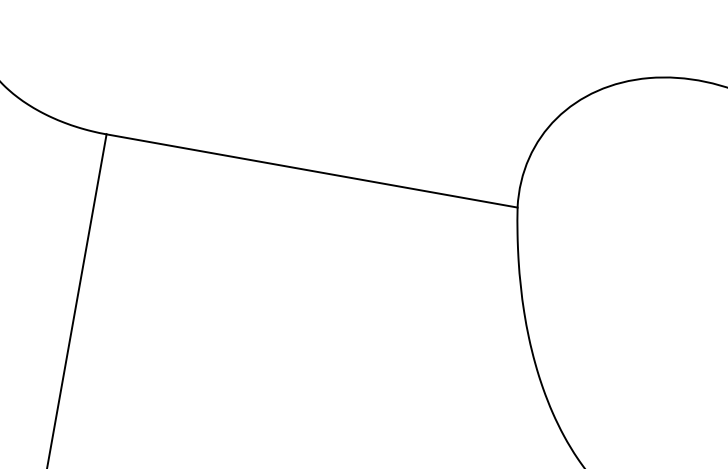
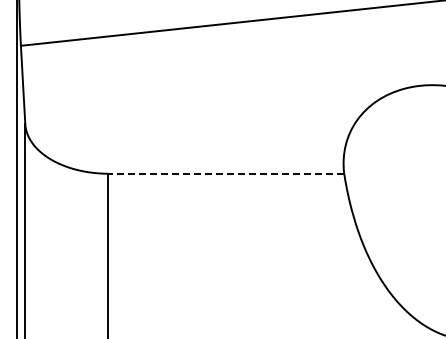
line: (312, 170) -> (226, 173), solid -> dashed

